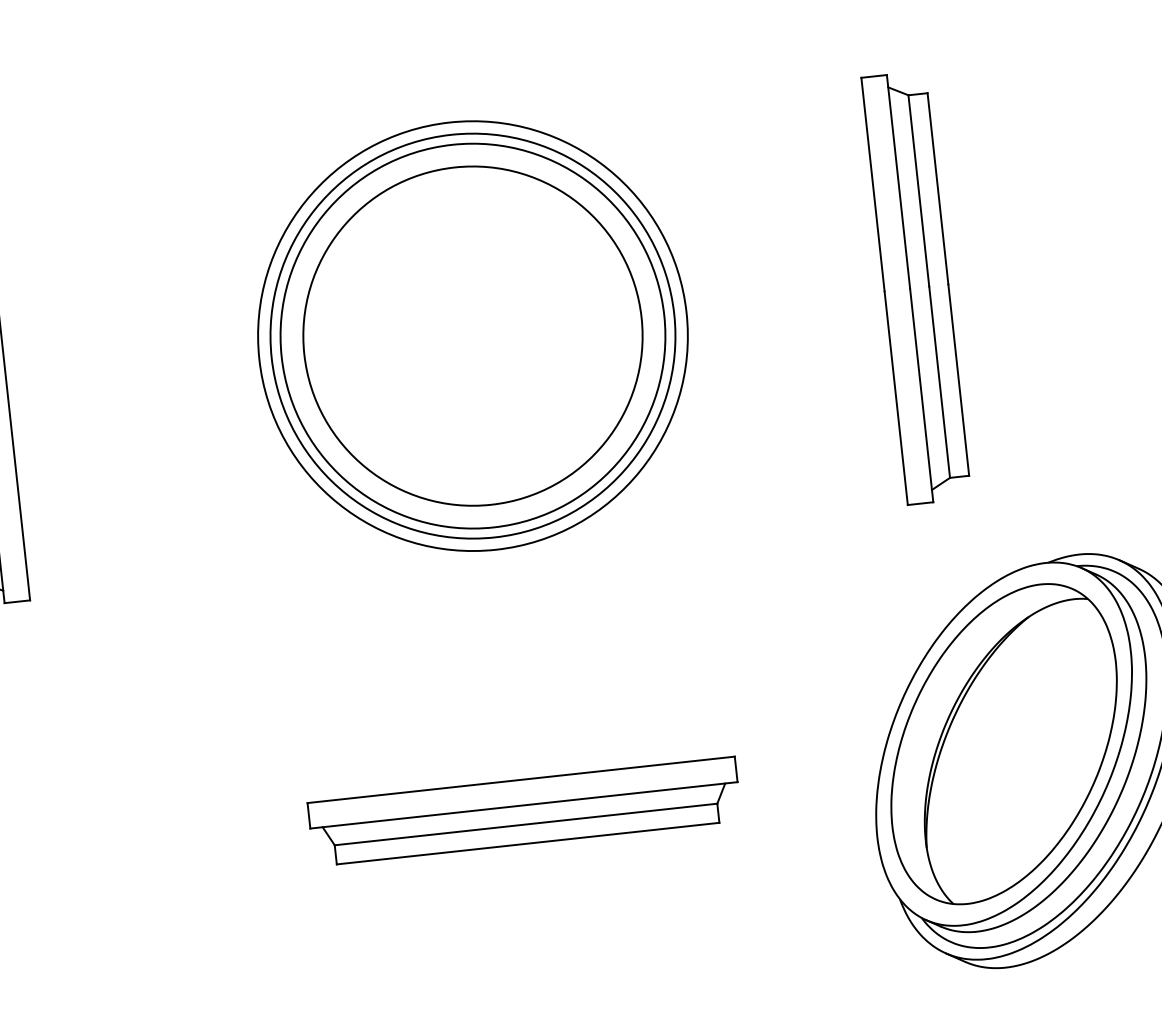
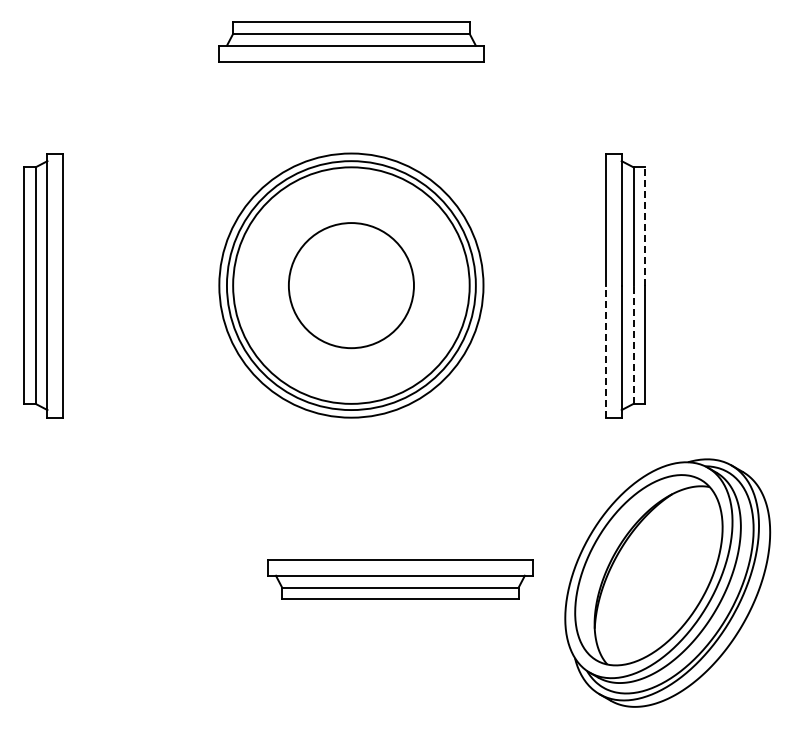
line: (938, 187) -> (645, 225), solid -> dashed
circle: (473, 335) -> (351, 285), size x0.6
line: (939, 381) -> (633, 344), solid -> dashed
line: (895, 398) -> (605, 351), solid -> dashed
part: (524, 811) -> (400, 579), moved

